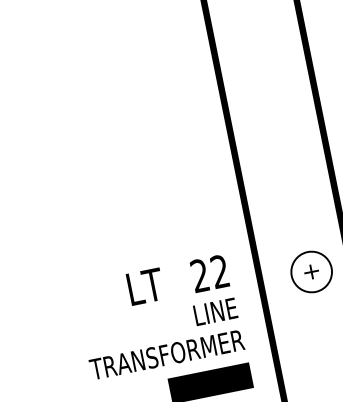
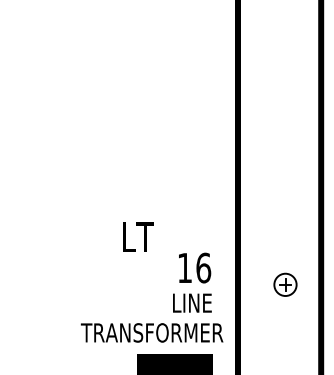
circle: (311, 271) -> (285, 284), size x0.6
text: (210, 273) -> (194, 267), 22 -> 16
text: (145, 286) -> (138, 236), moved
text: (166, 354) -> (151, 332), moved

